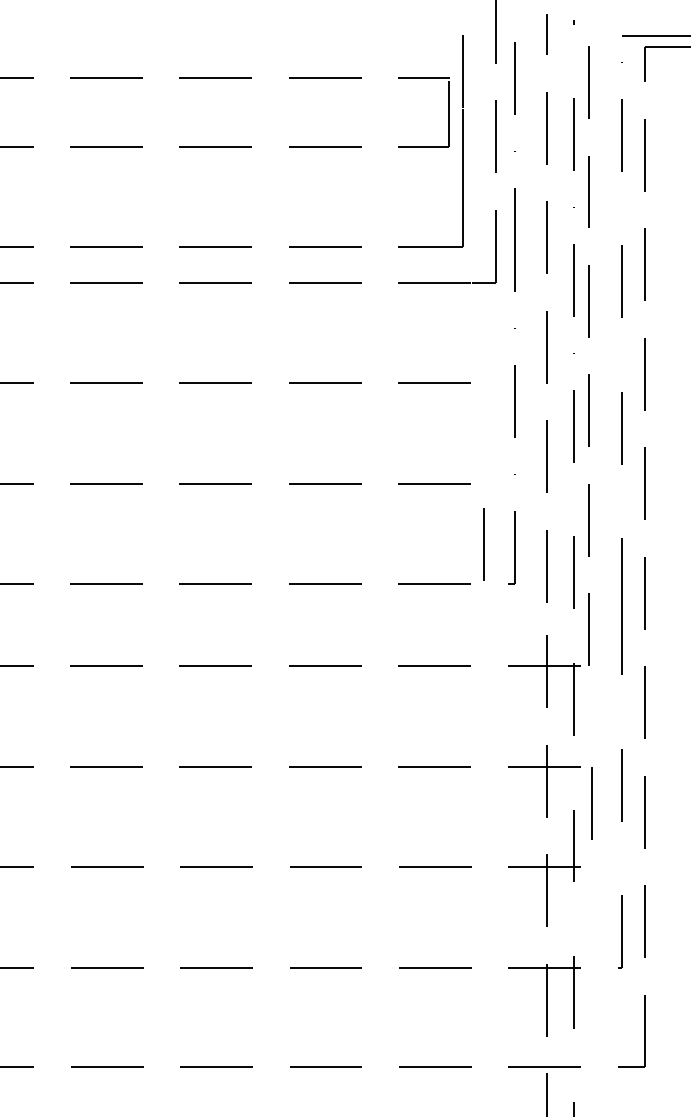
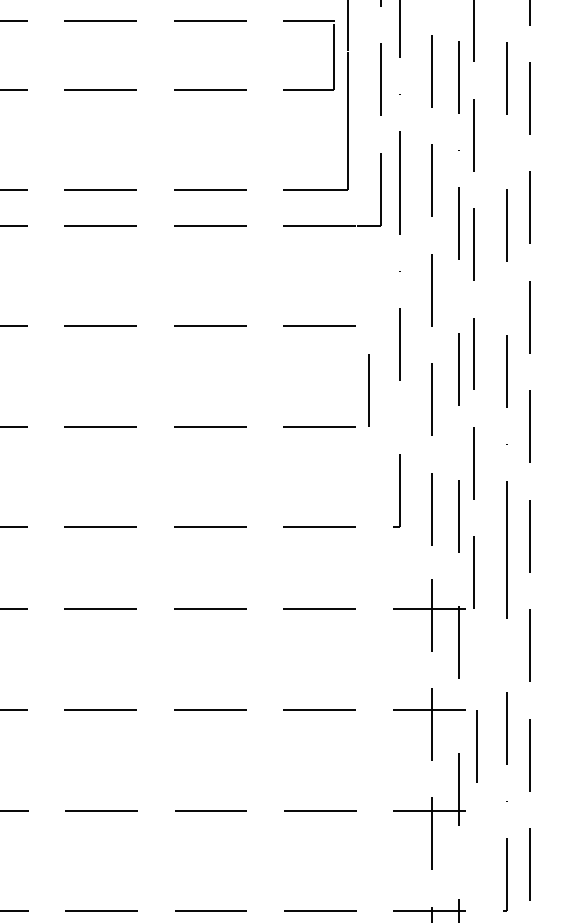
line: (483, 544) -> (368, 390), moved

